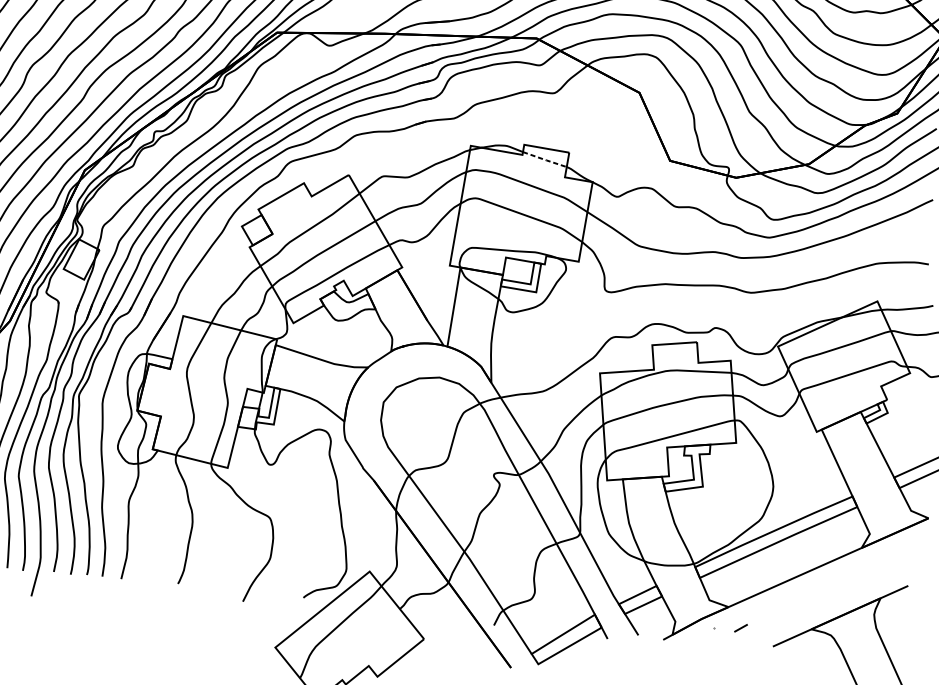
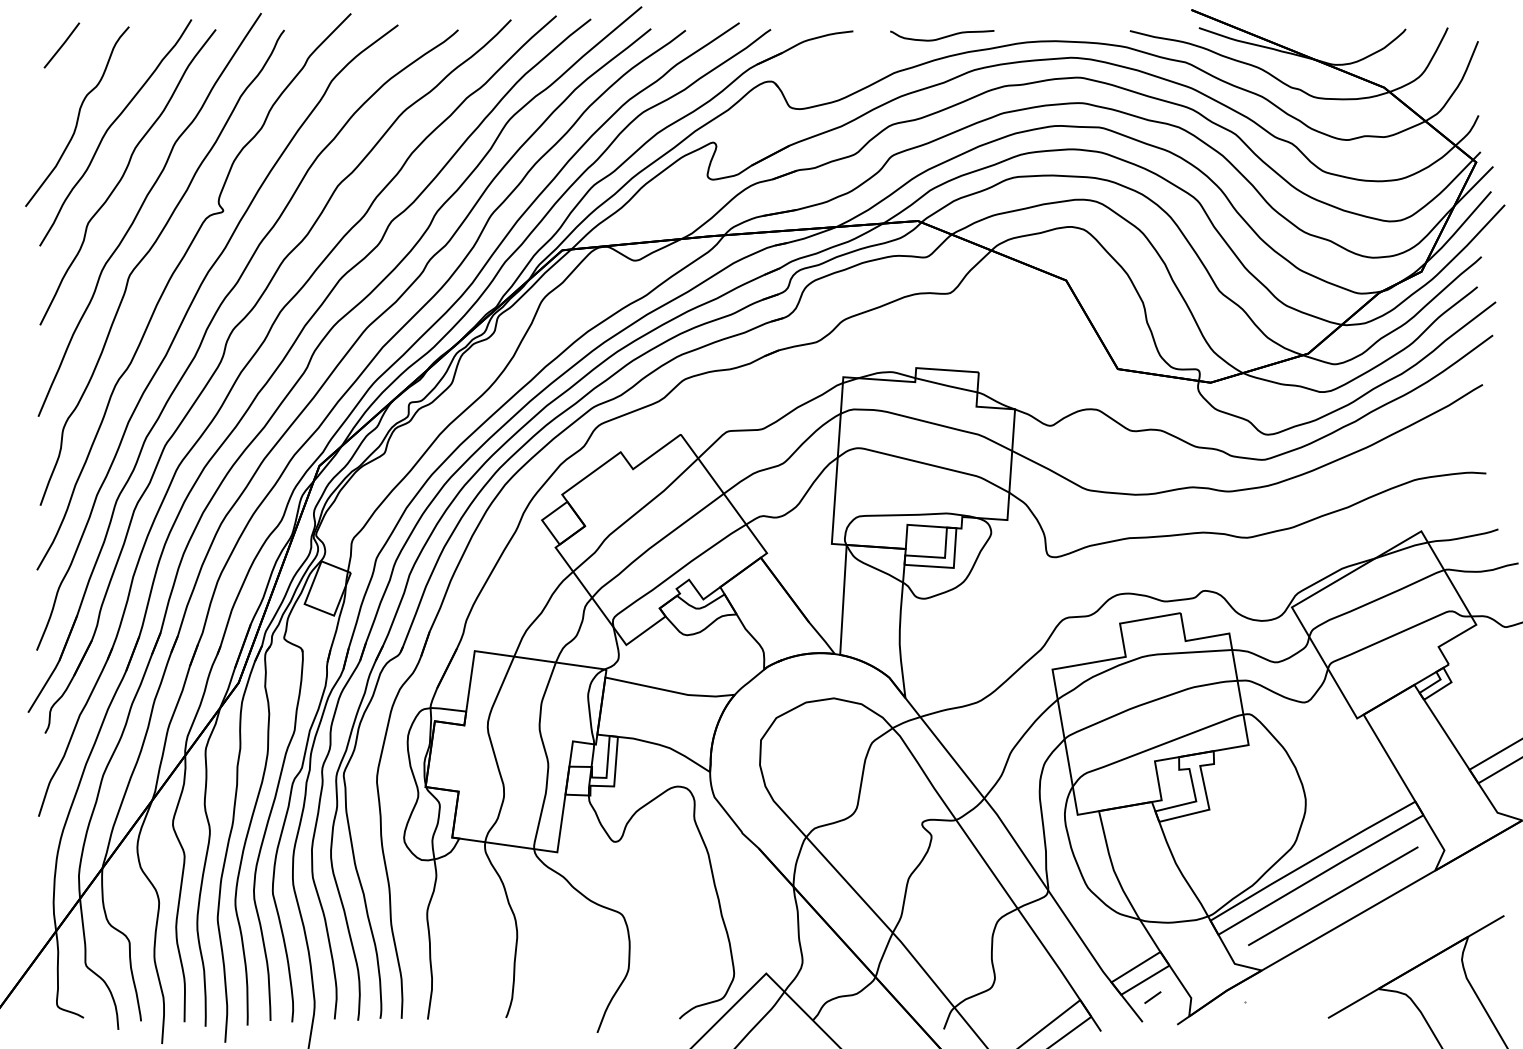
line: (544, 159) -> (946, 385), dashed -> solid
line: (786, 558) -> (1333, 896), added
line: (740, 628) -> (1152, 997), moved

